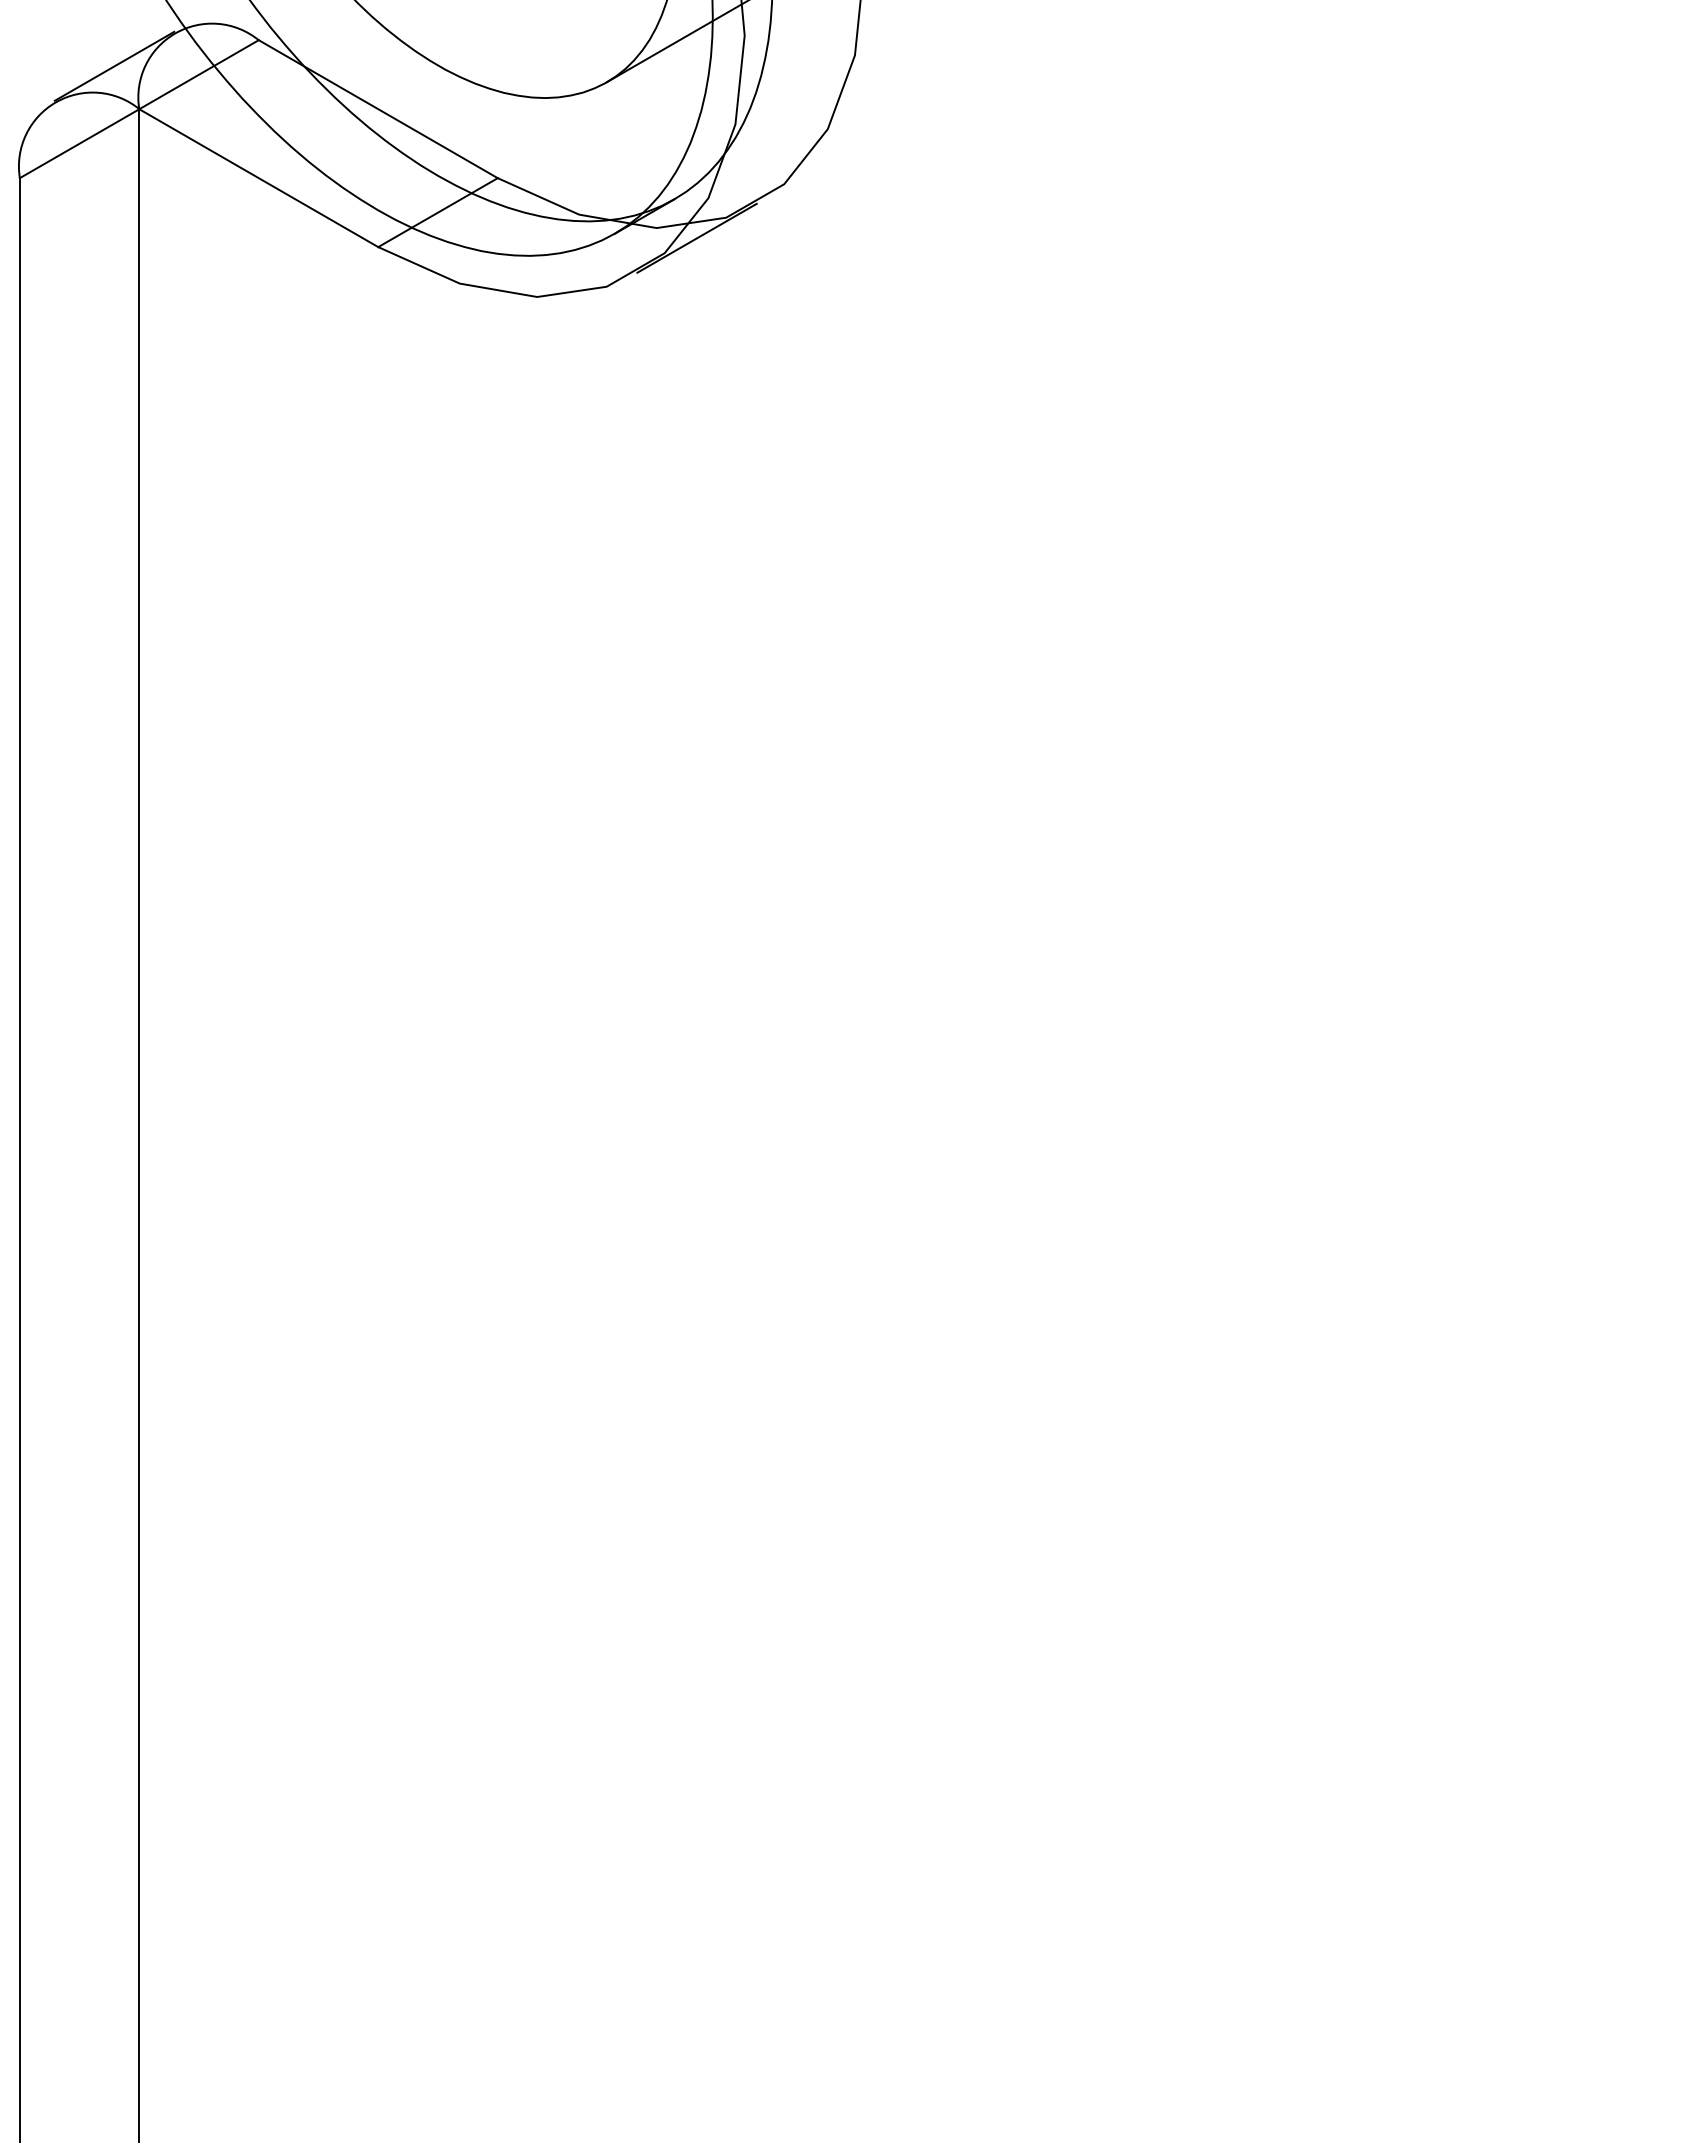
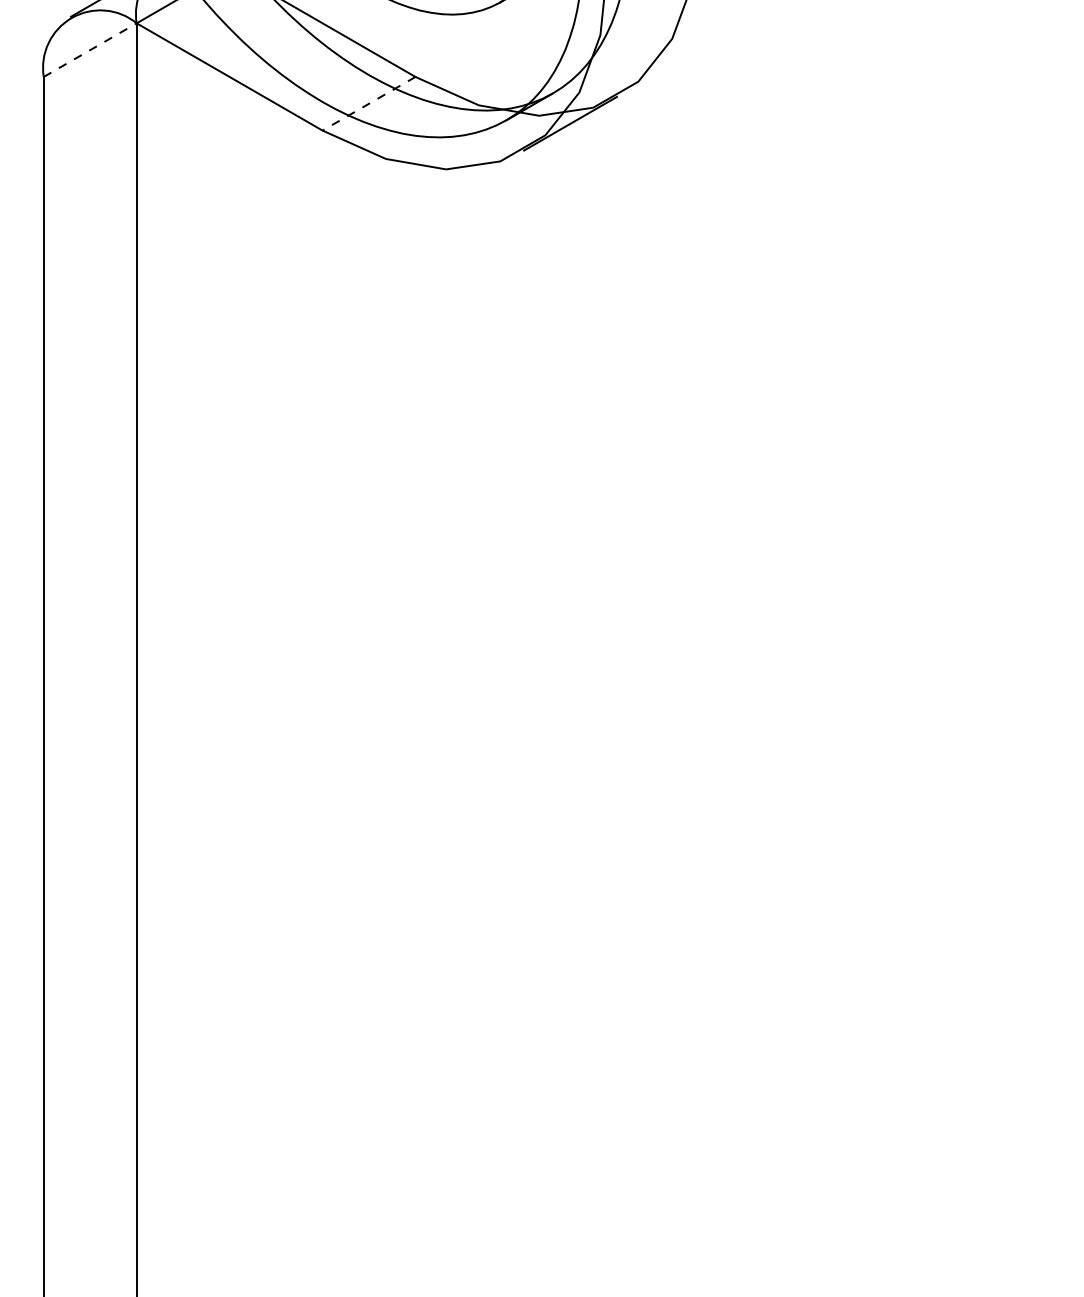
line: (79, 143) -> (90, 49), solid -> dashed
line: (438, 212) -> (369, 103), solid -> dashed

